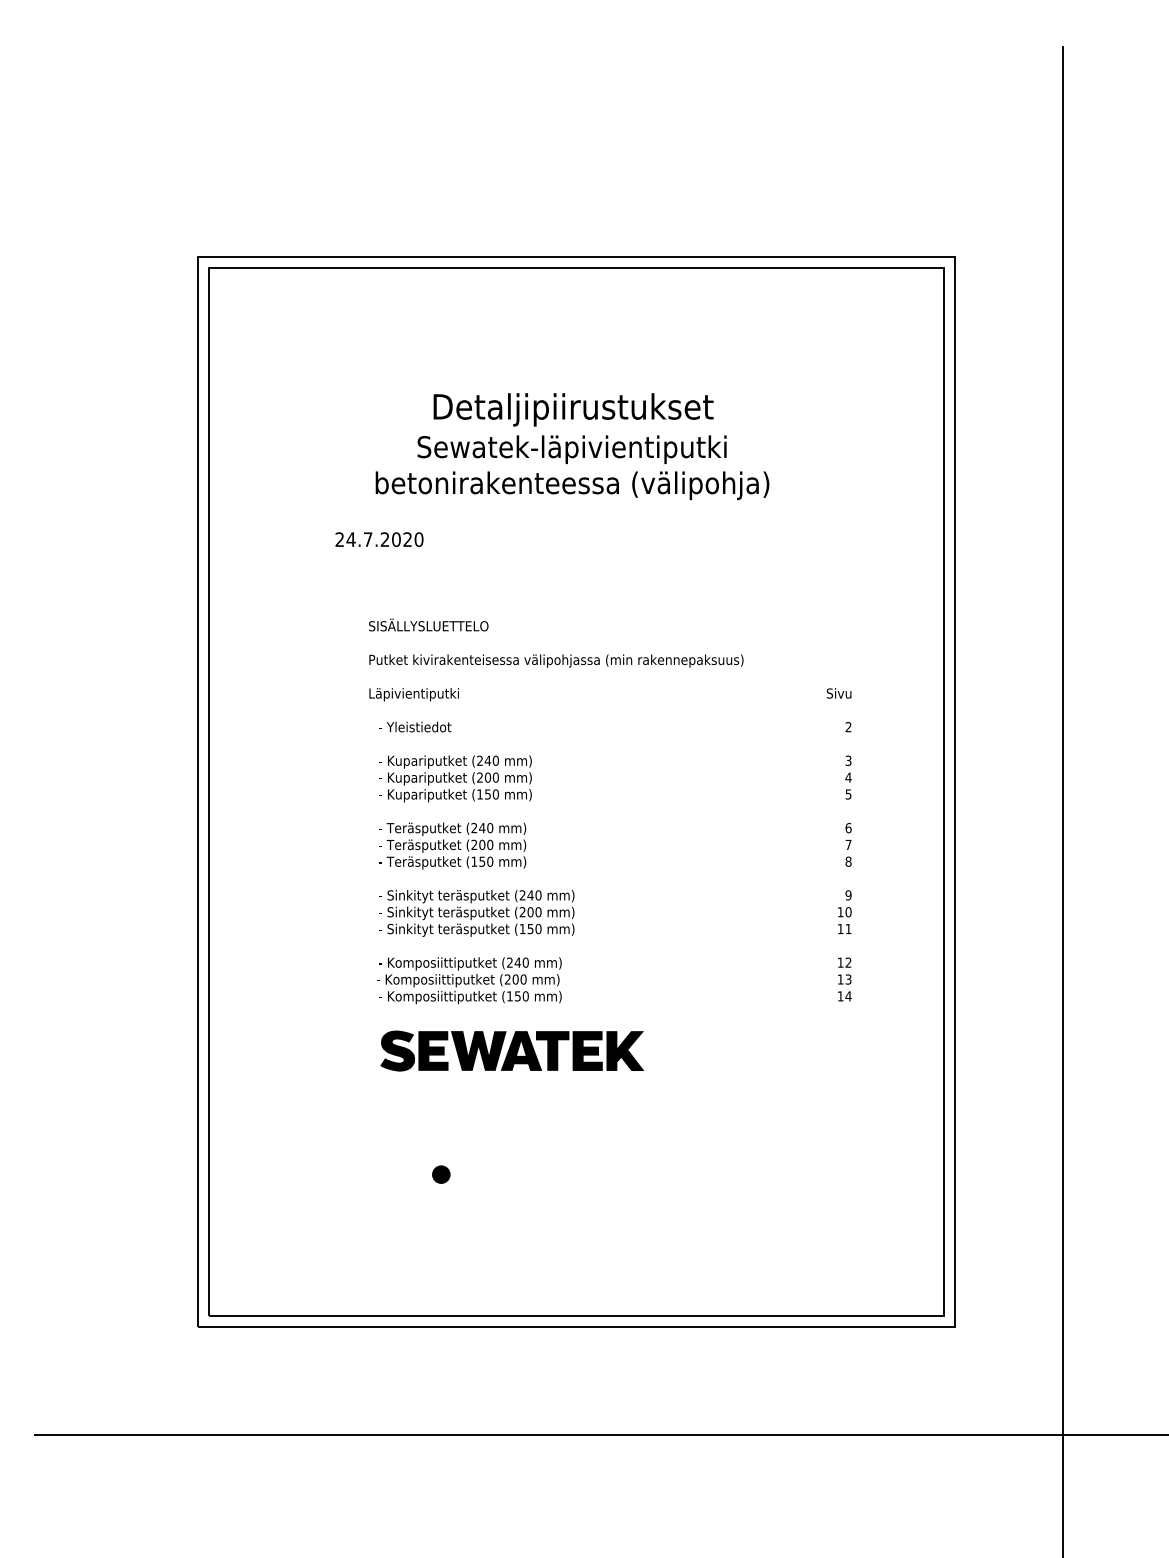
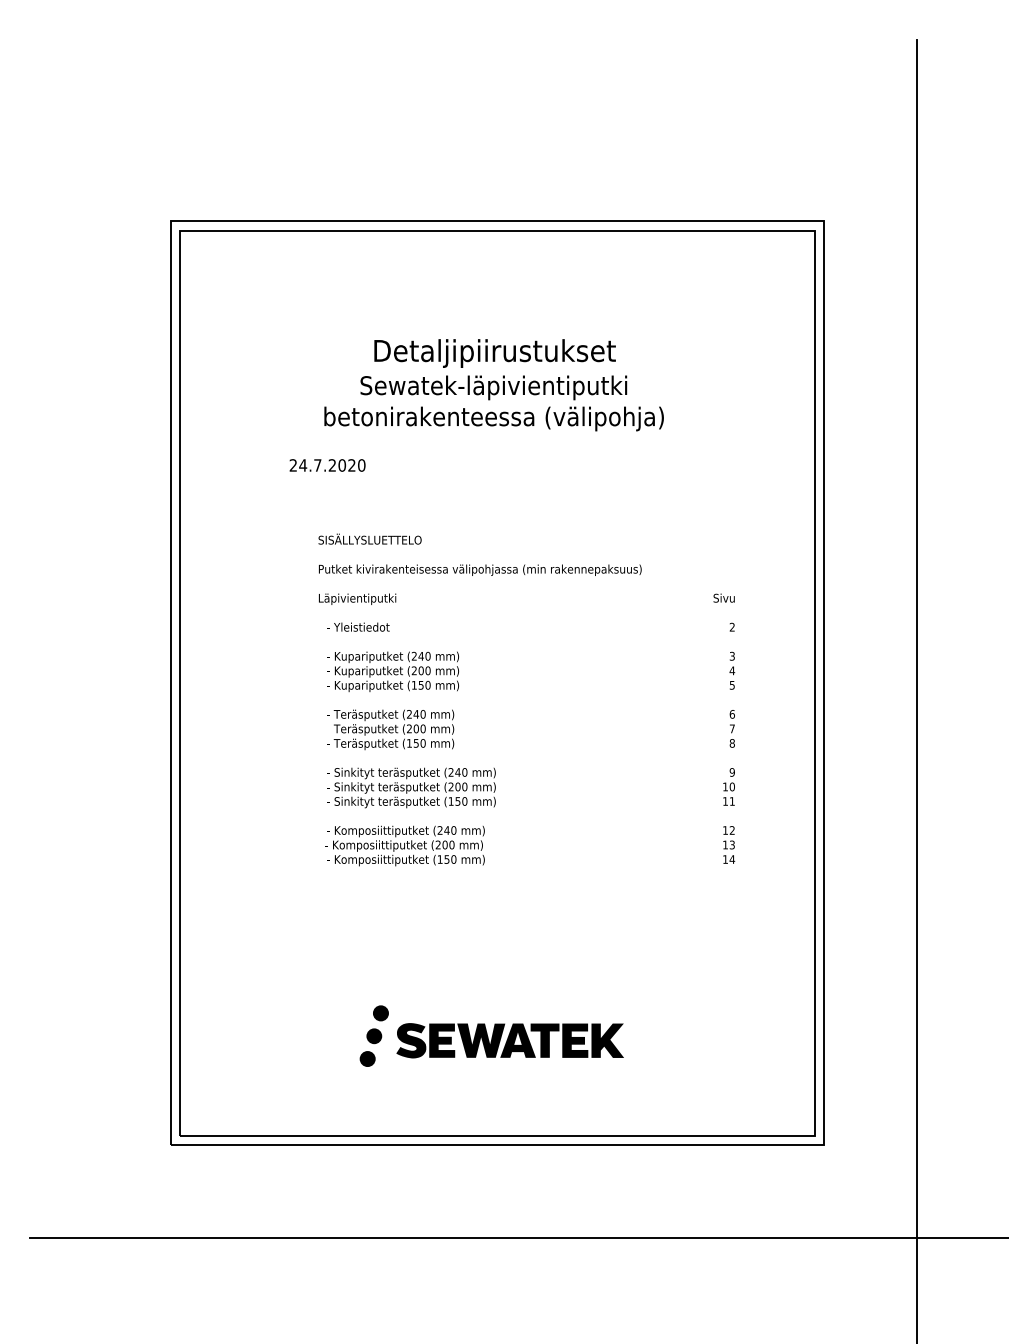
part: (511, 1050) -> (509, 1040), moved
fill: (433, 1201) -> (374, 1036), added
fill: (425, 1228) -> (367, 1059), added

